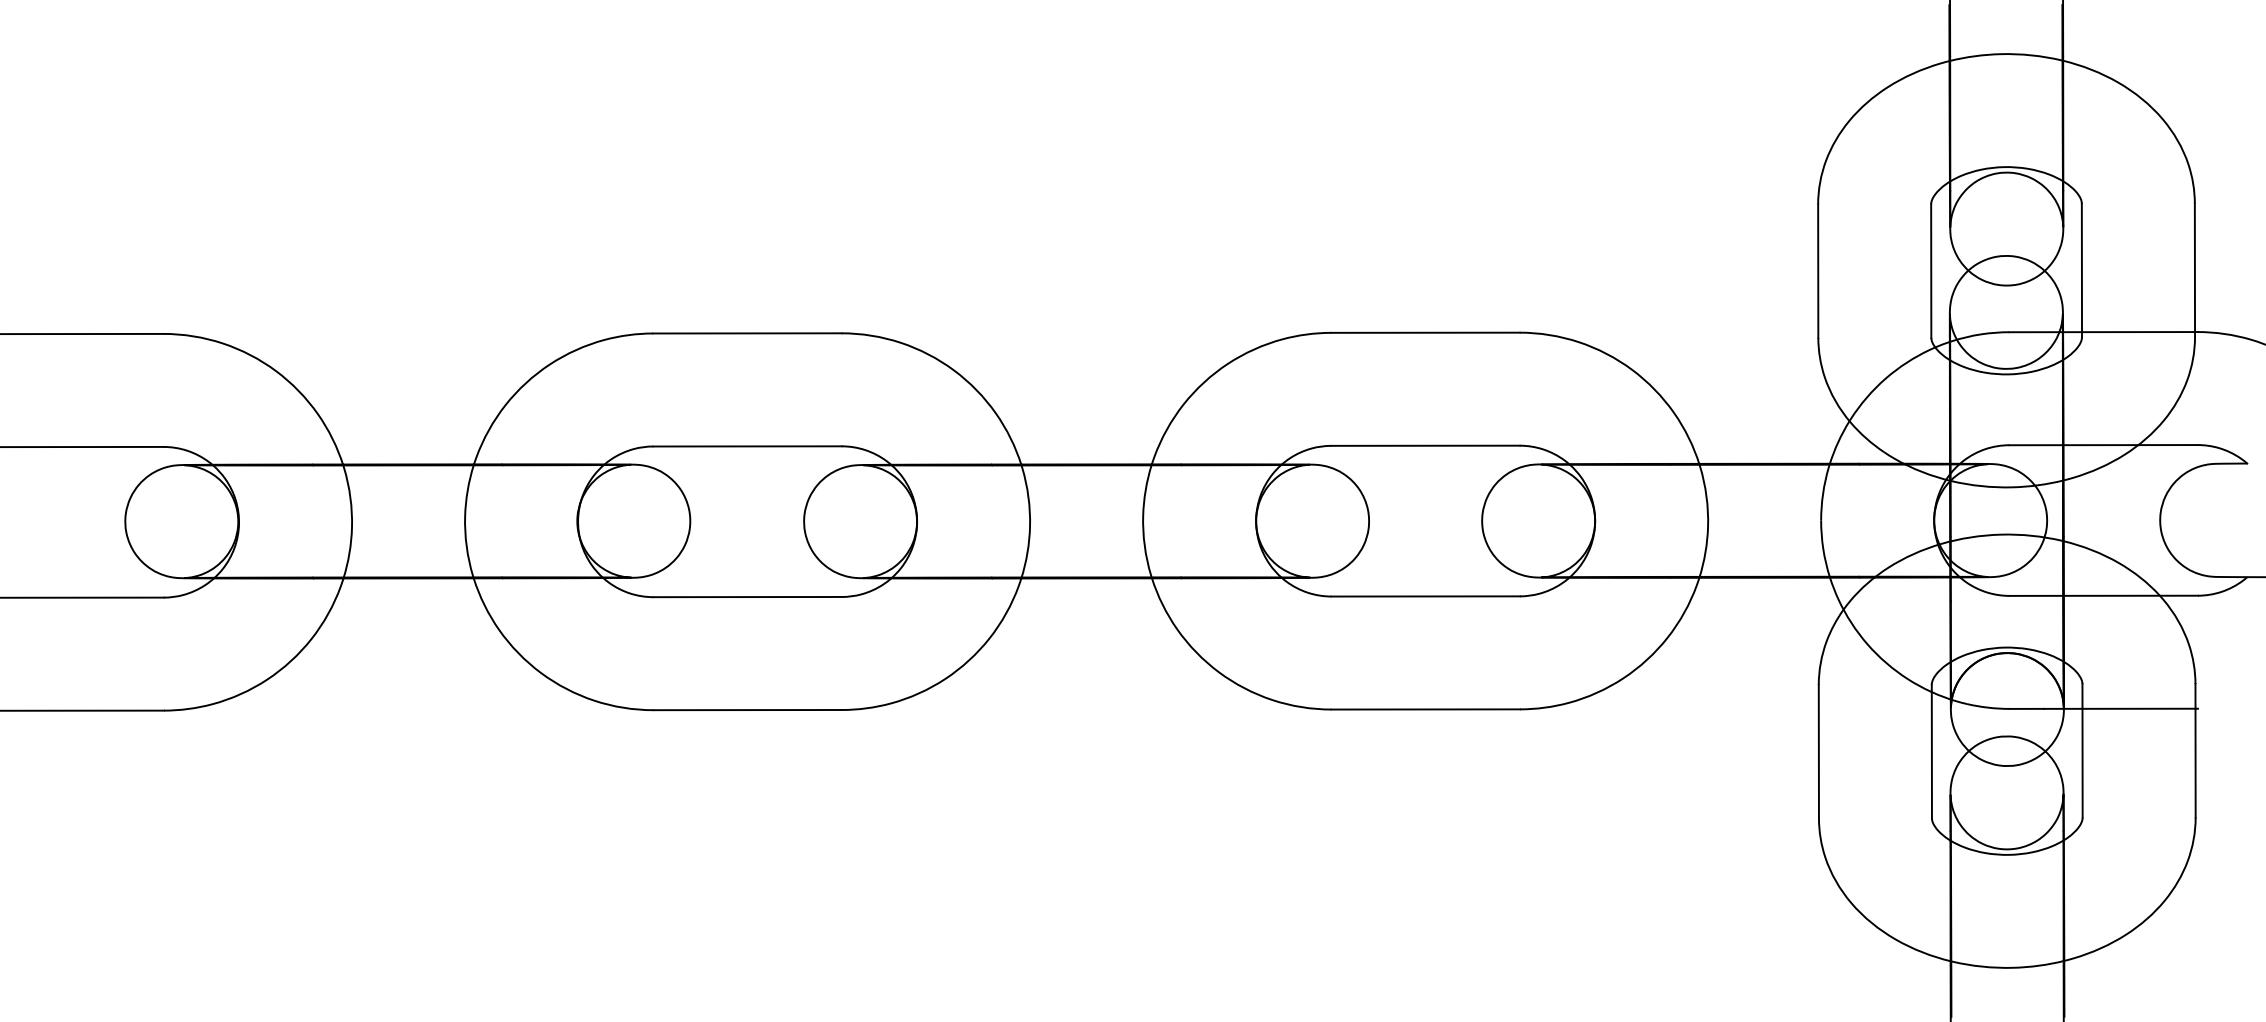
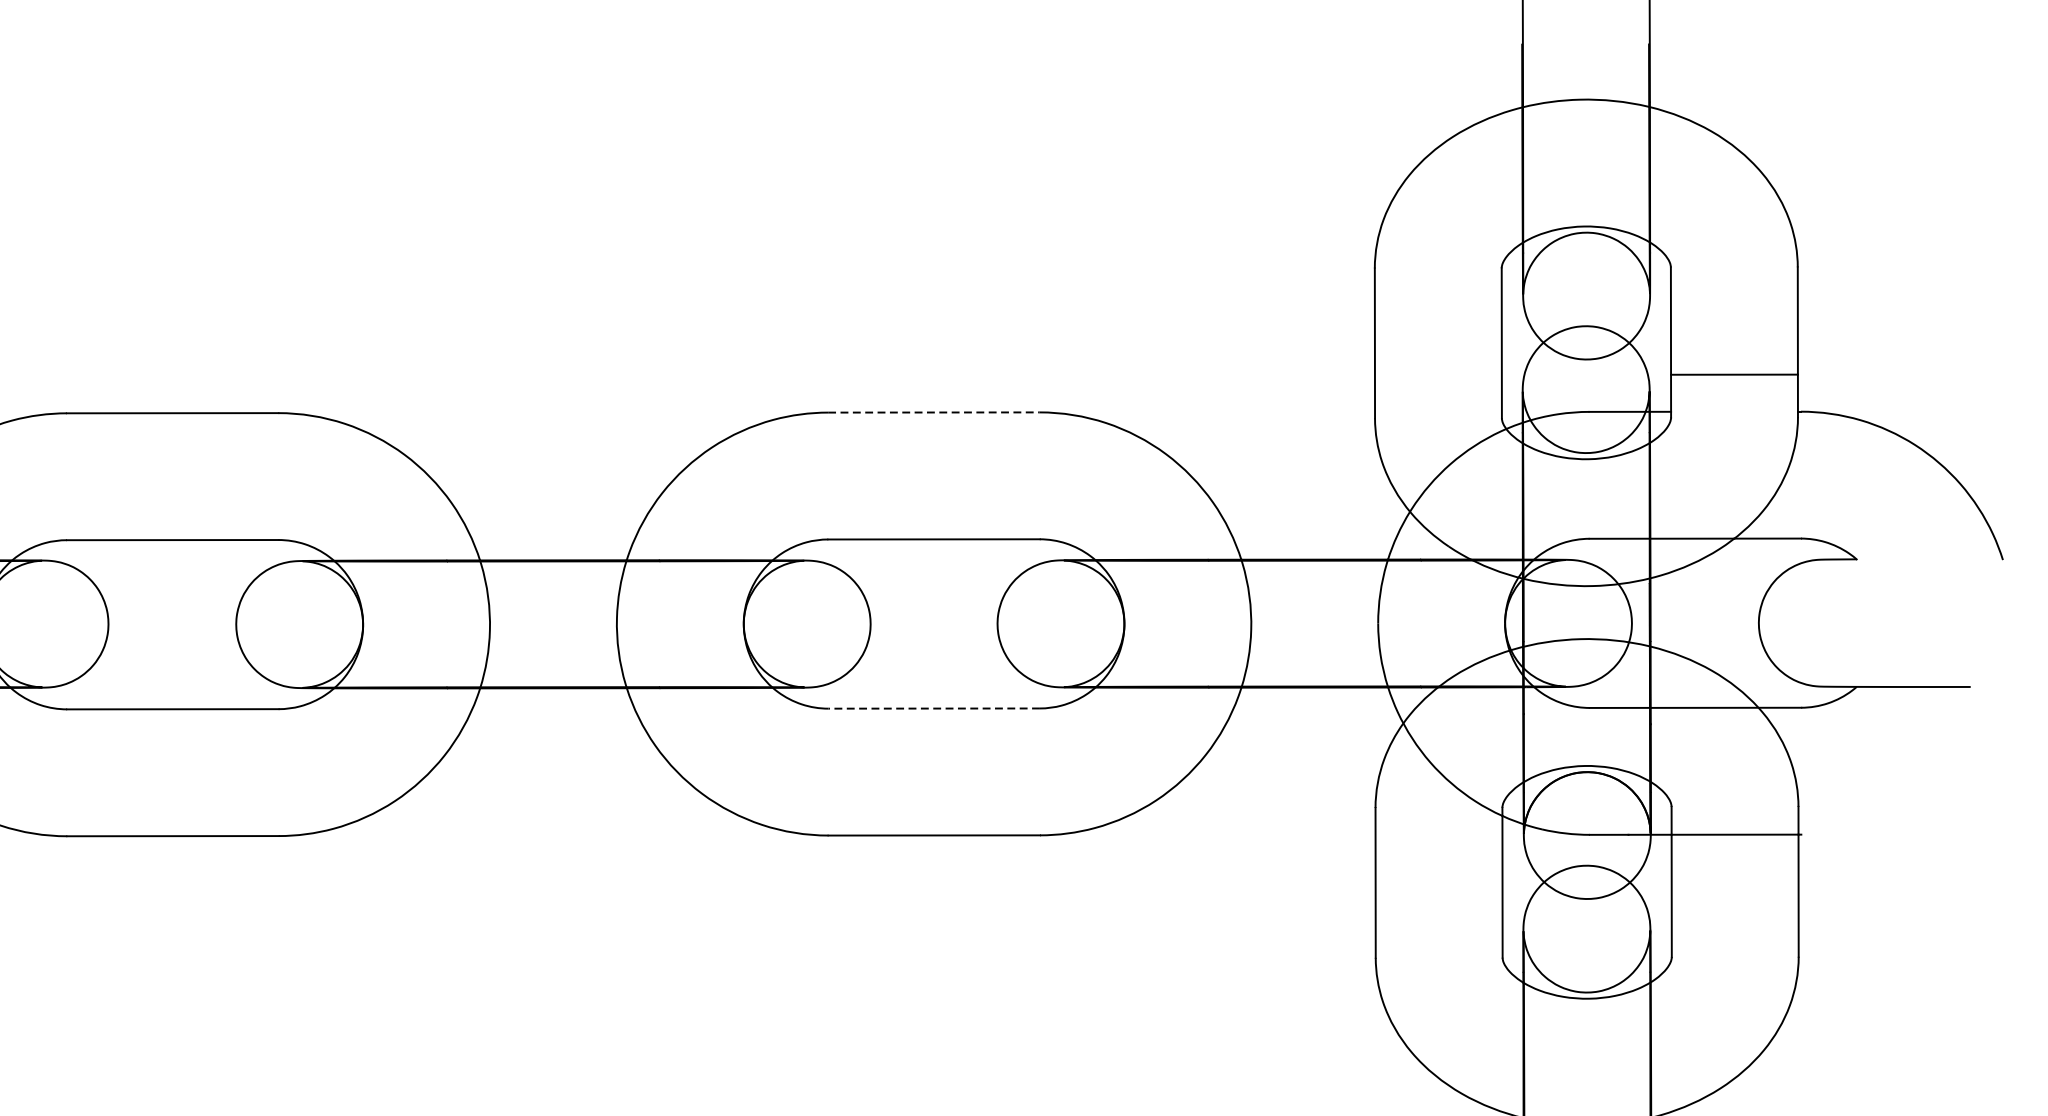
line: (1425, 332) -> (933, 412), solid -> dashed
line: (2138, 332) -> (1734, 375), moved
line: (1425, 596) -> (933, 708), solid -> dashed

